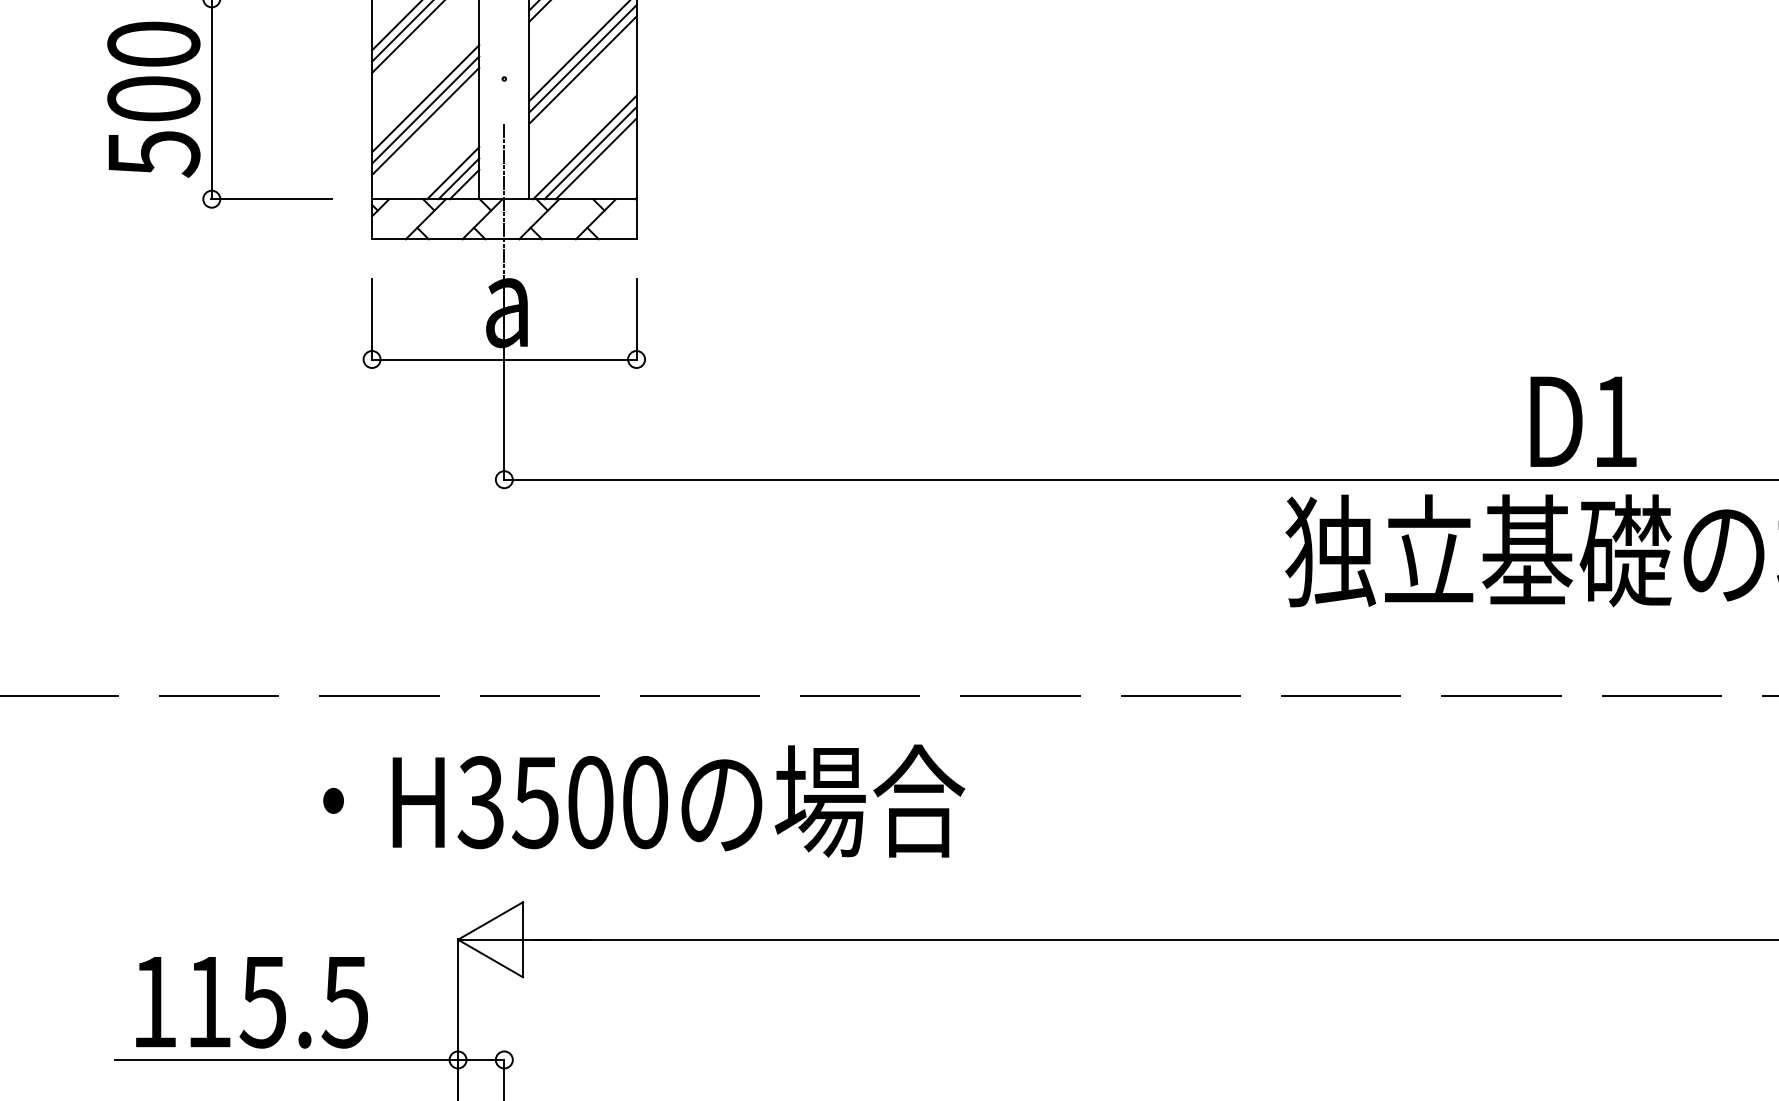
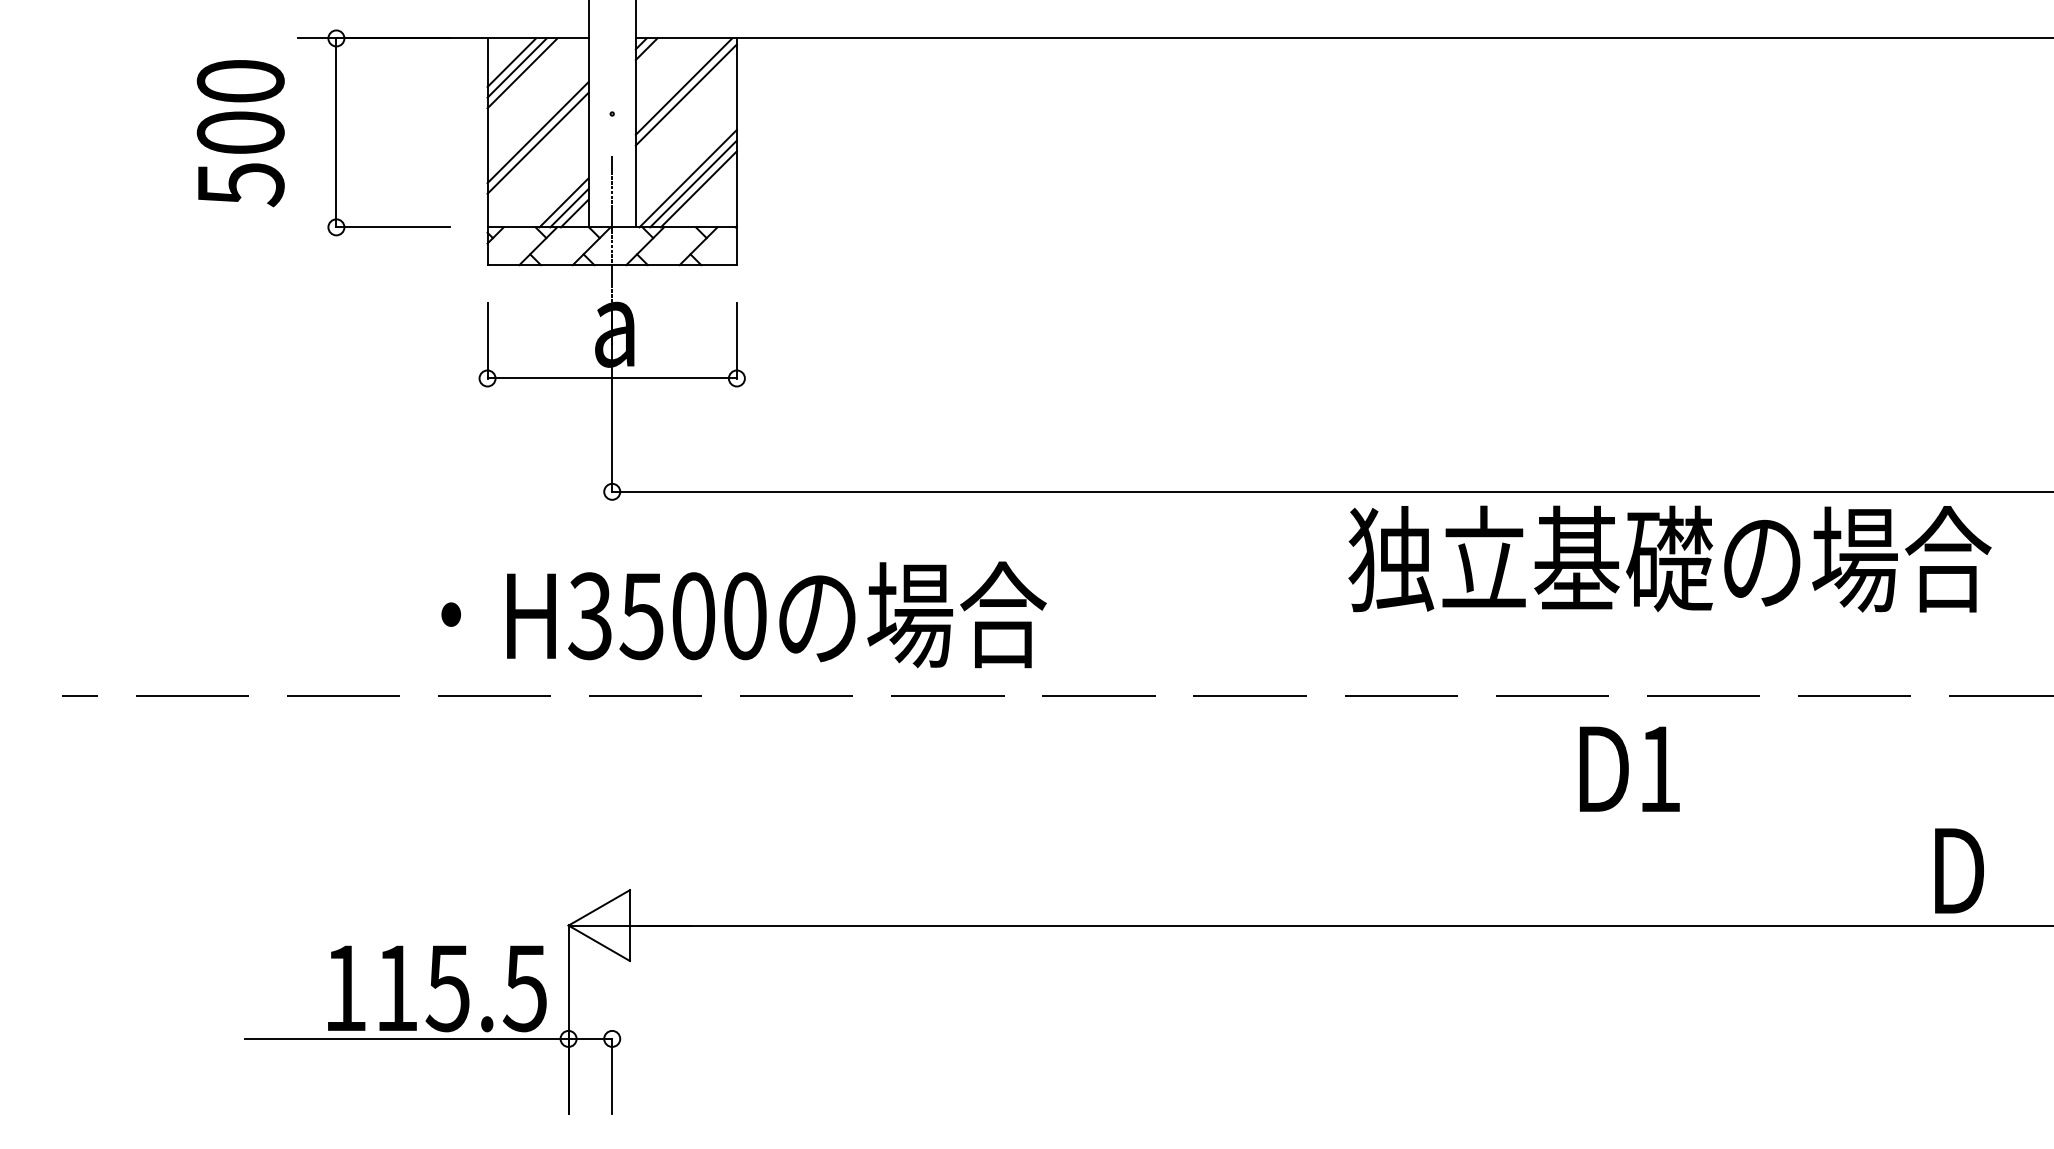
line: (582, 69) -> (685, 105), removed
text: (153, 99) -> (240, 133), moved
line: (425, 120) -> (537, 153), removed
text: (1583, 421) -> (1629, 768), moved
text: (643, 800) -> (743, 614), moved
text: (252, 1002) -> (437, 988), moved

